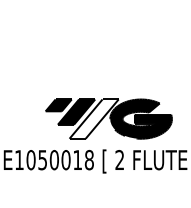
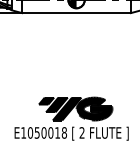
fill: (92, 118) -> (66, 108), added

